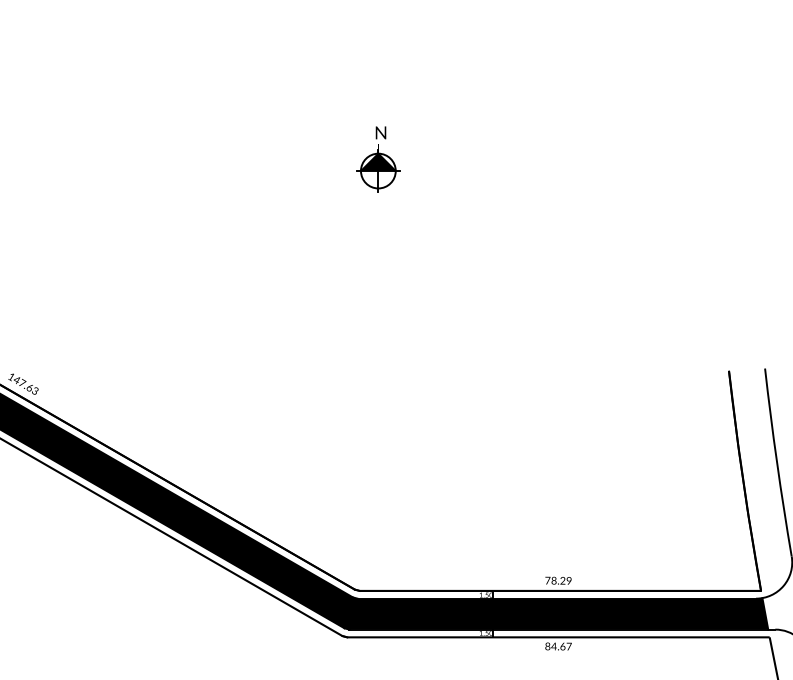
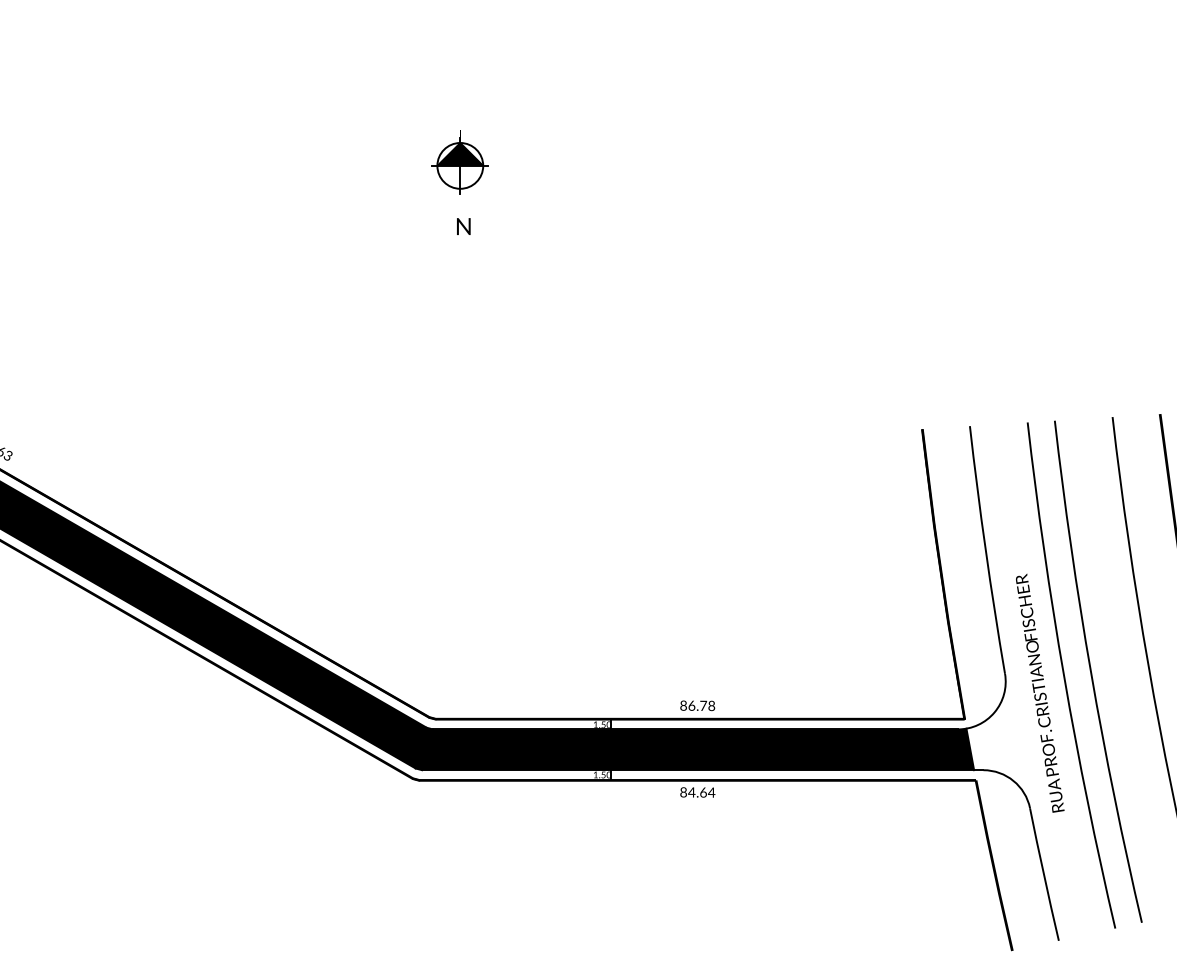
text: (380, 132) -> (463, 226), moved
text: (558, 580) -> (697, 705), 78.29 -> 86.78
text: (568, 646) -> (711, 792), 84.67 -> 84.64

